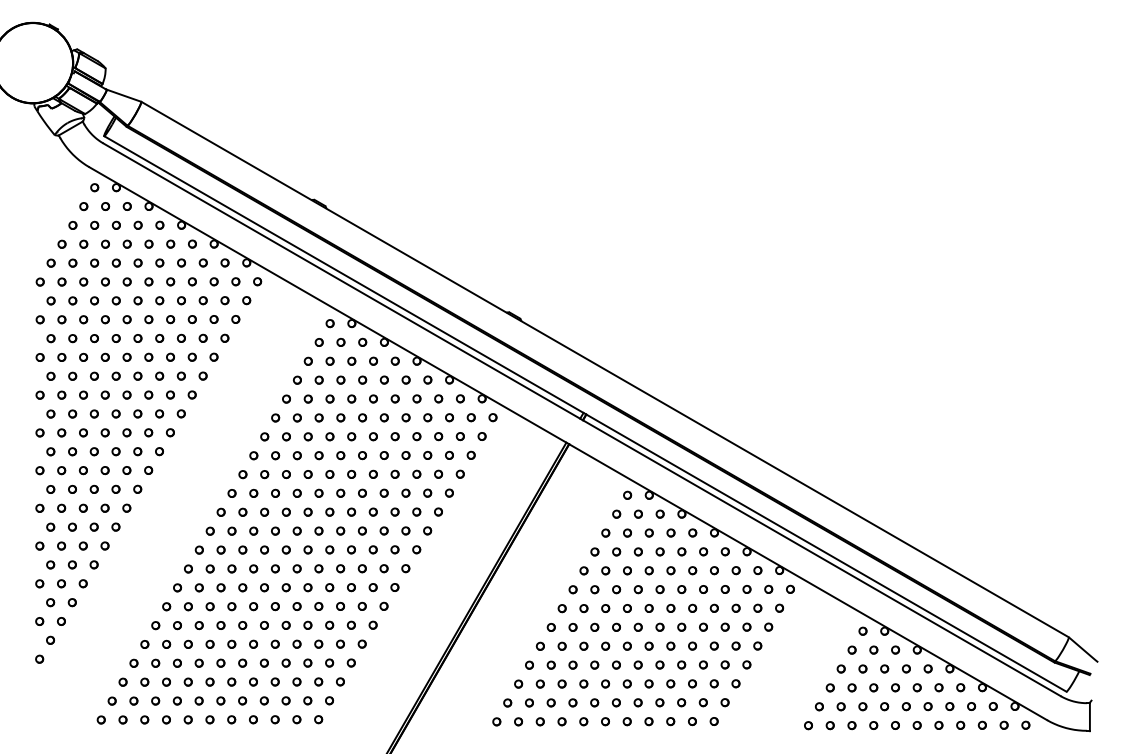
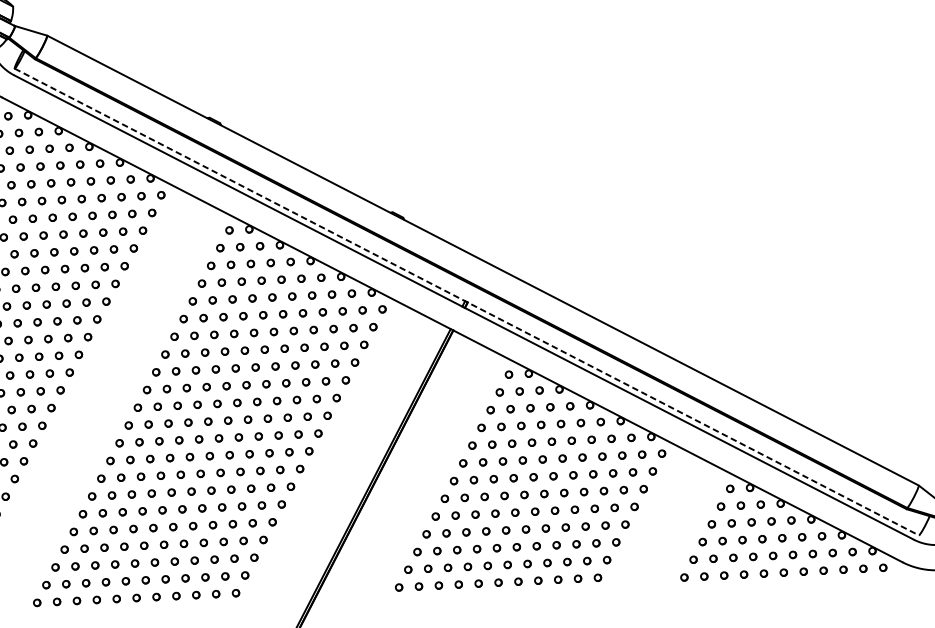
line: (585, 413) -> (466, 301), solid -> dashed

